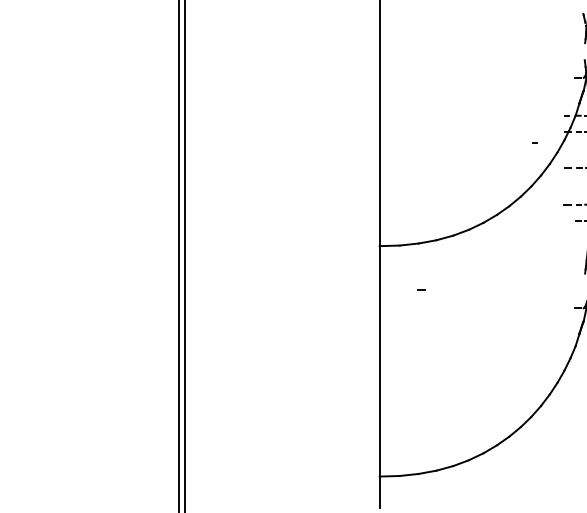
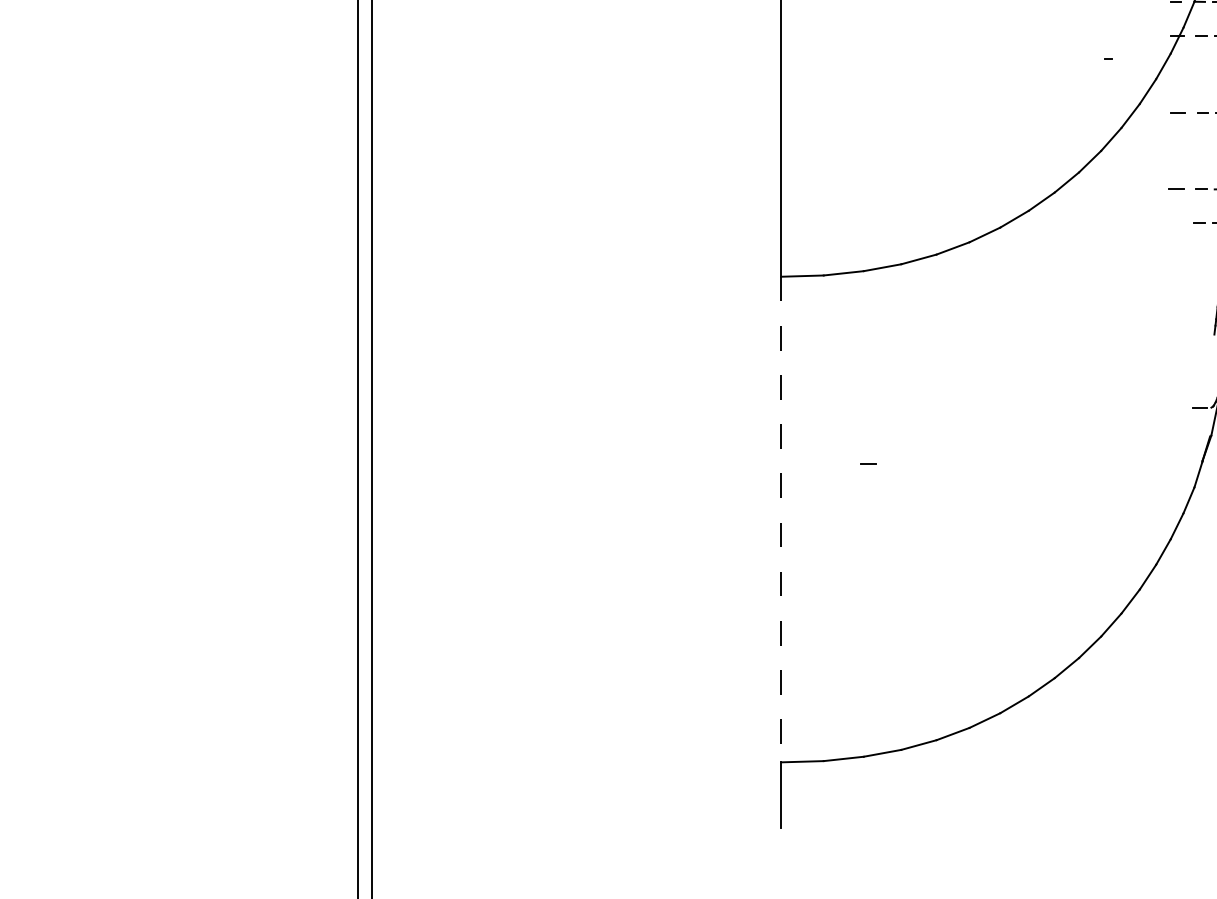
line: (421, 289) -> (869, 462), moved
line: (379, 361) -> (781, 519), solid -> dashed

